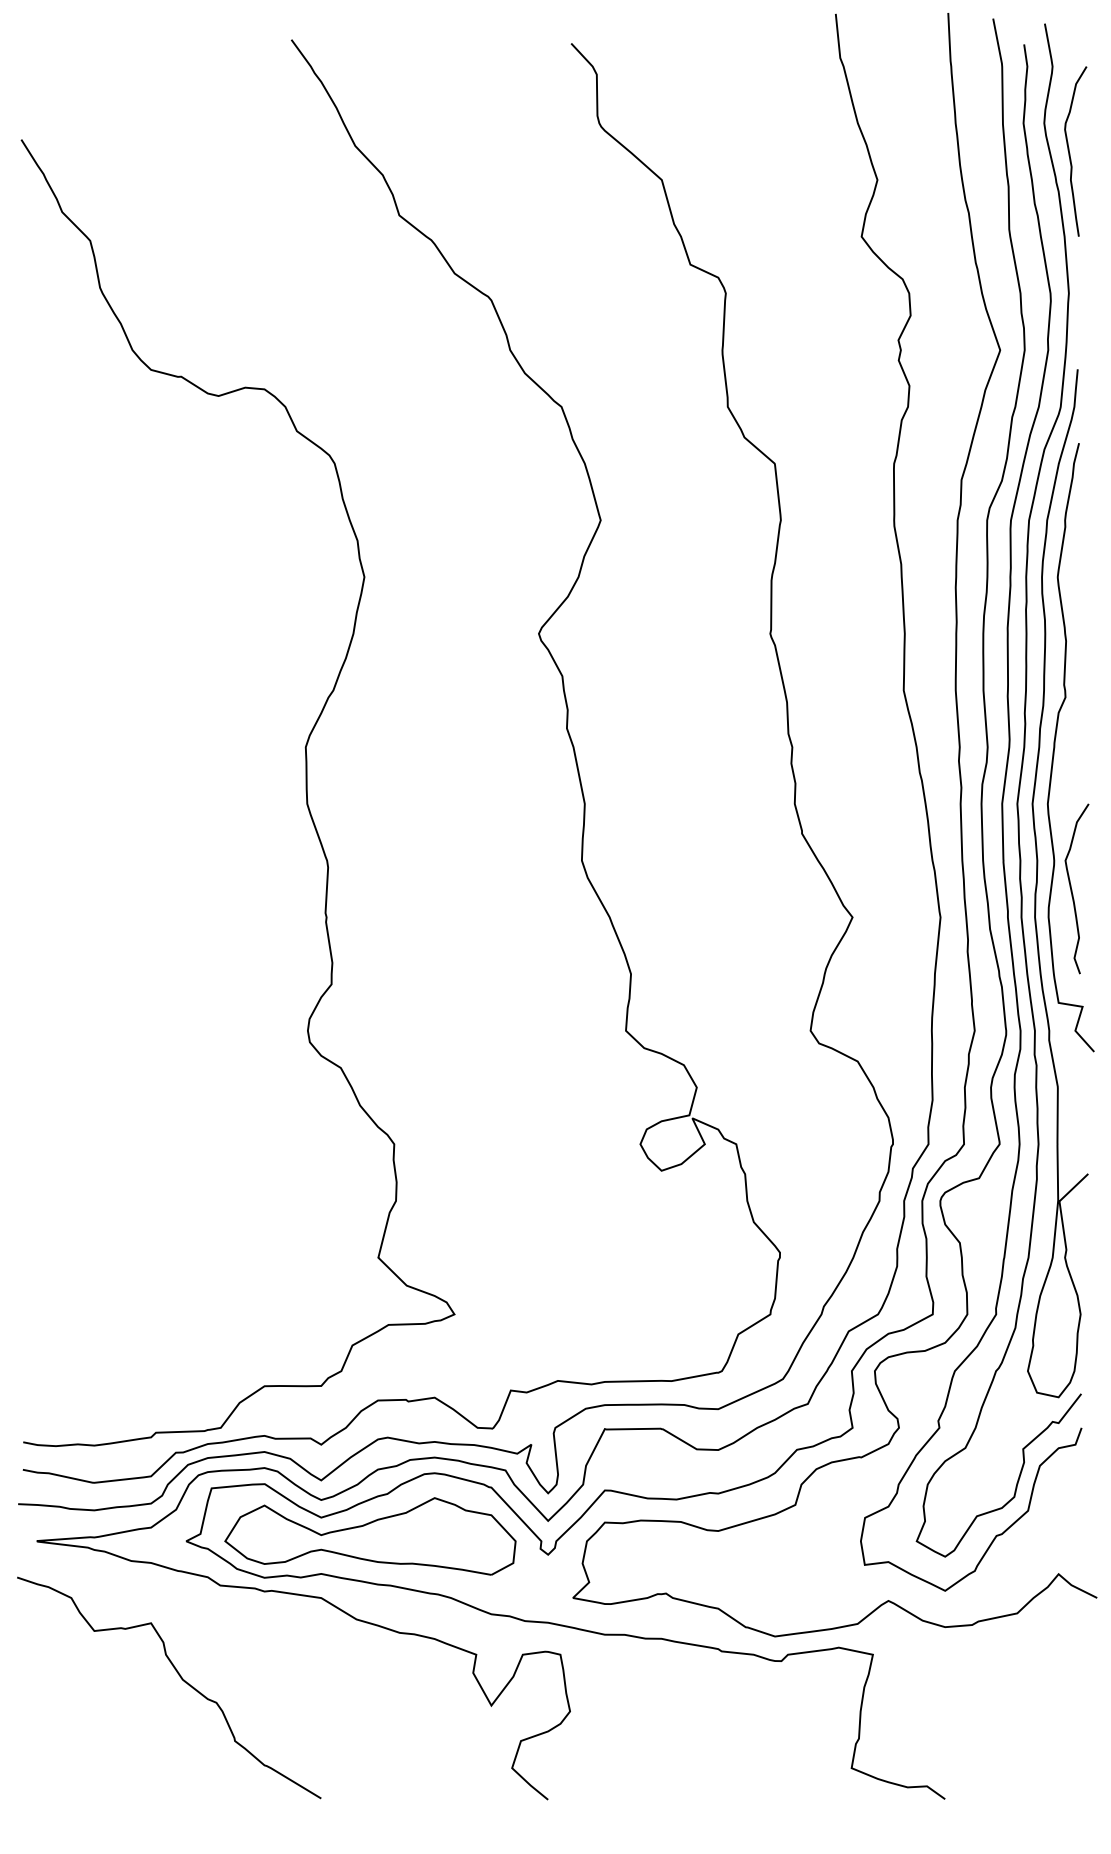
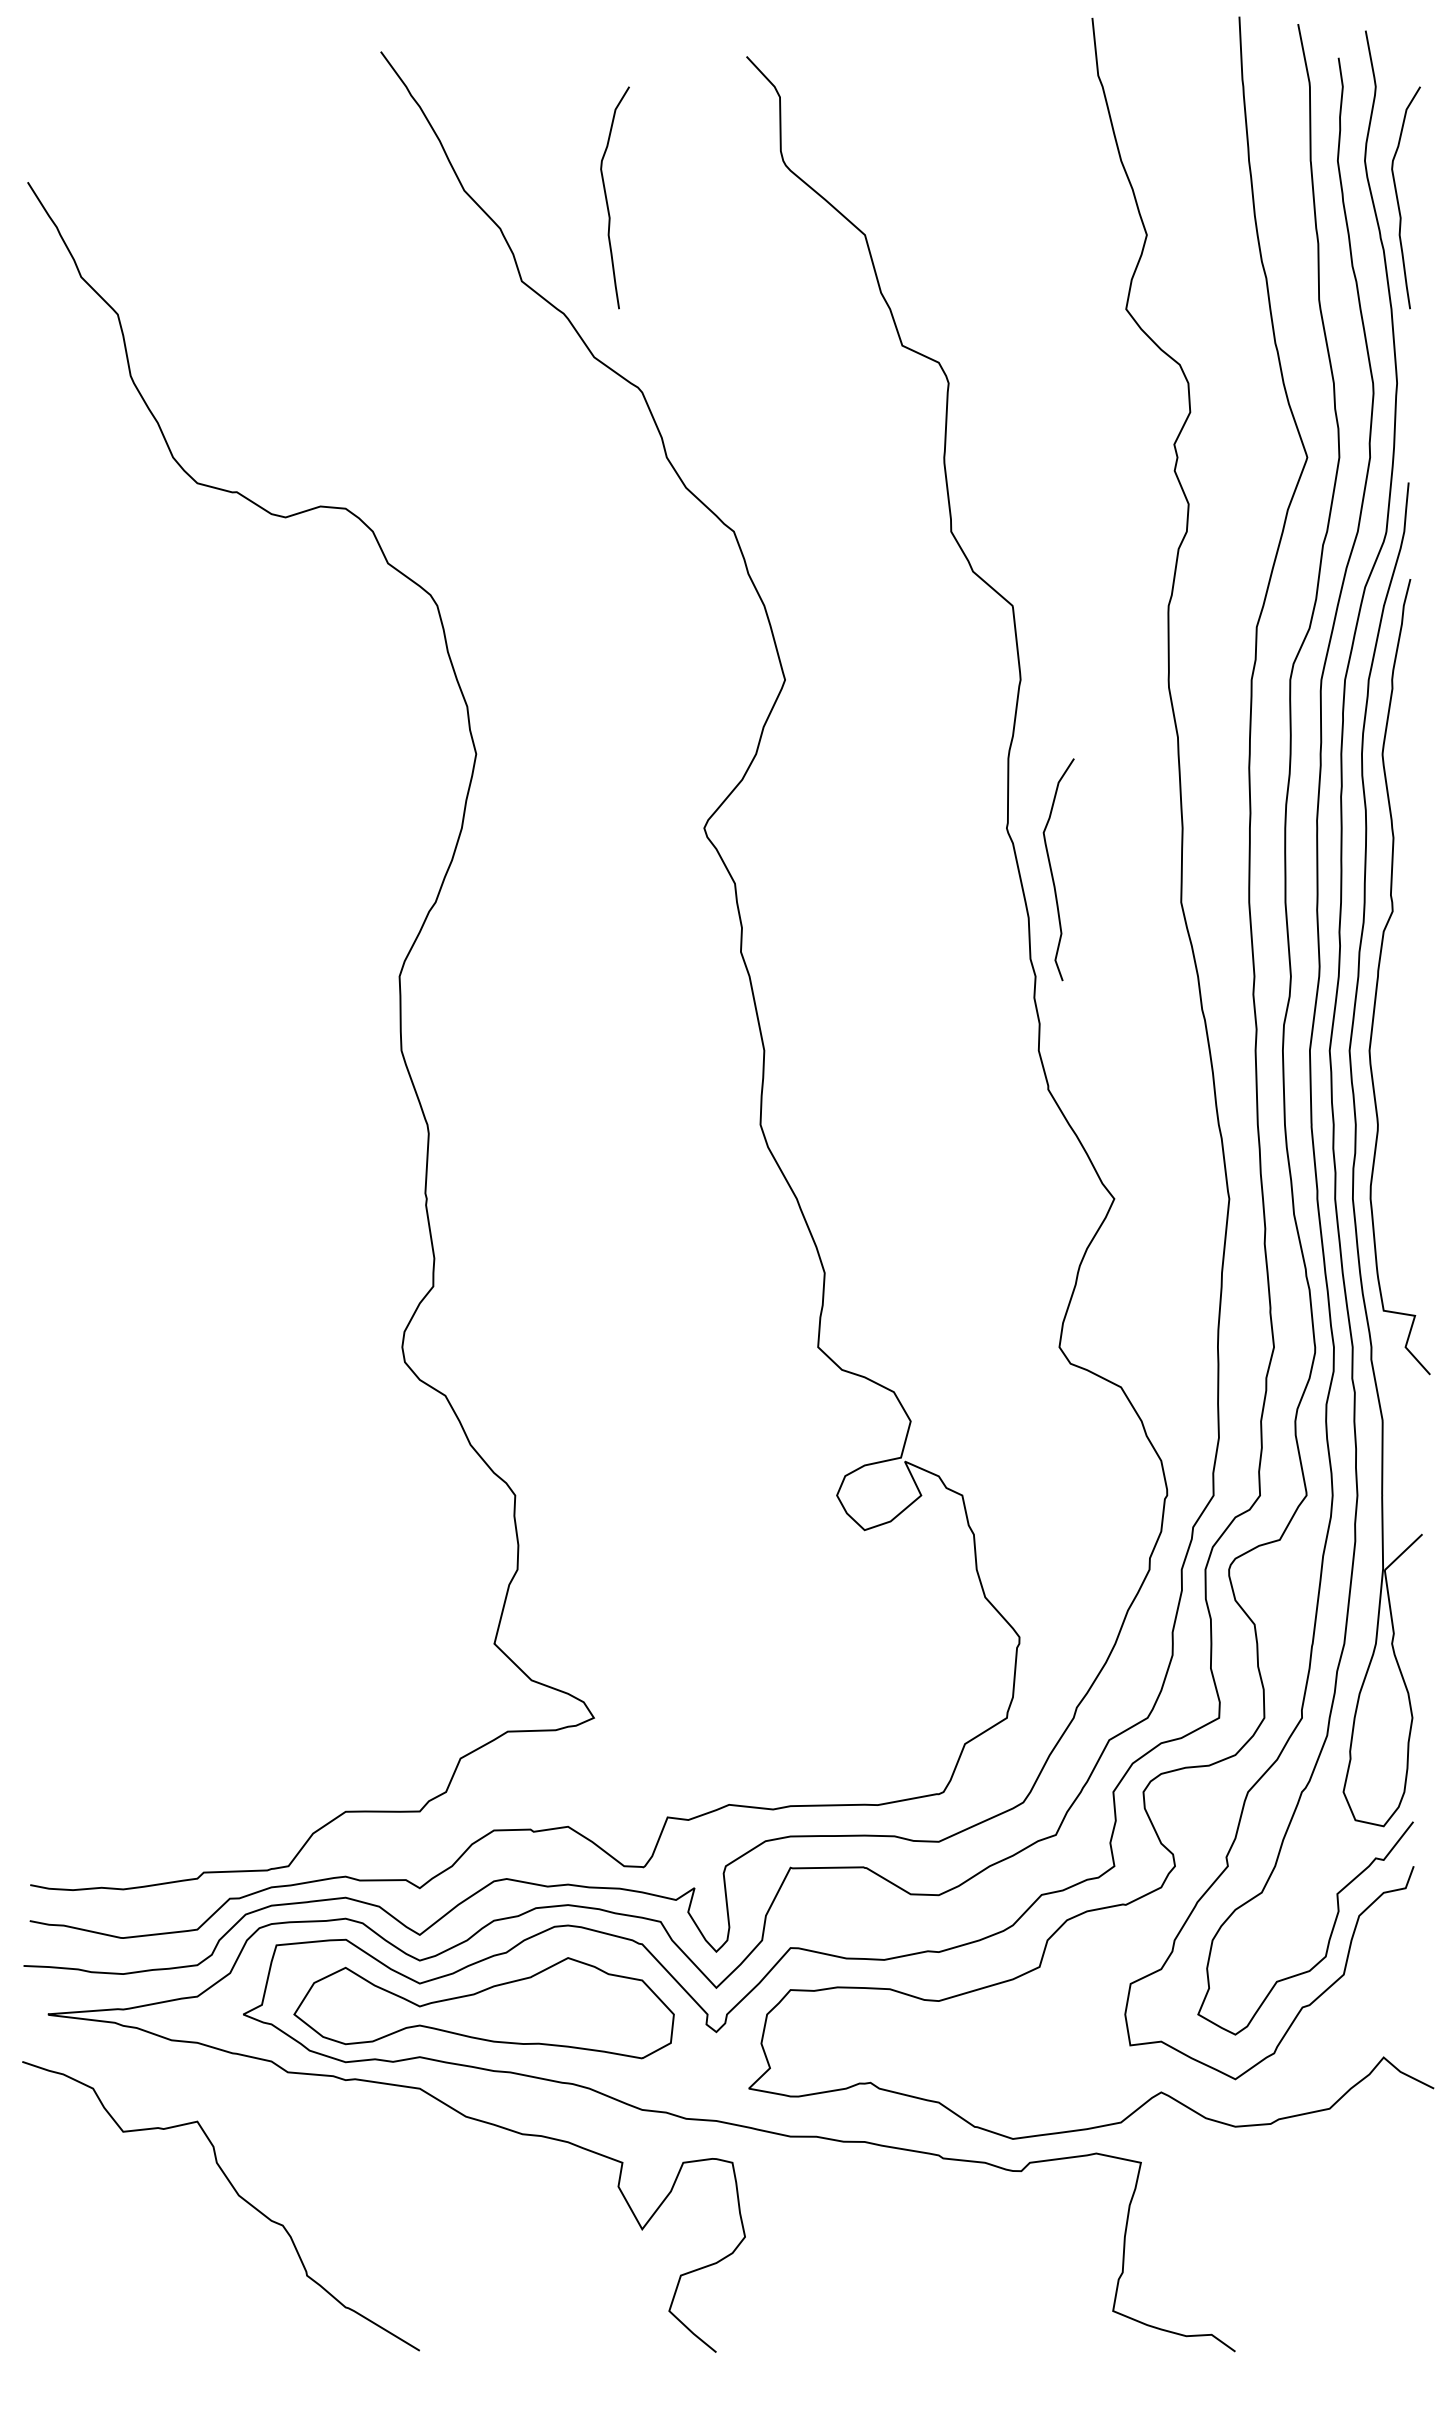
curve: (464, 152) -> (607, 198), added
curve: (1072, 889) -> (1052, 870), moved

